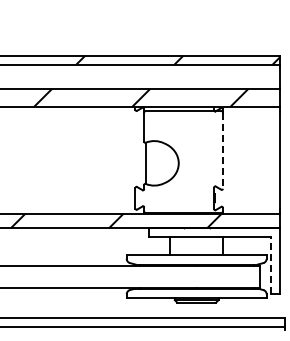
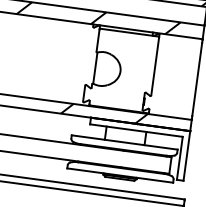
line: (222, 151) -> (154, 67), dashed -> solid
line: (271, 265) -> (180, 158), dashed -> solid

